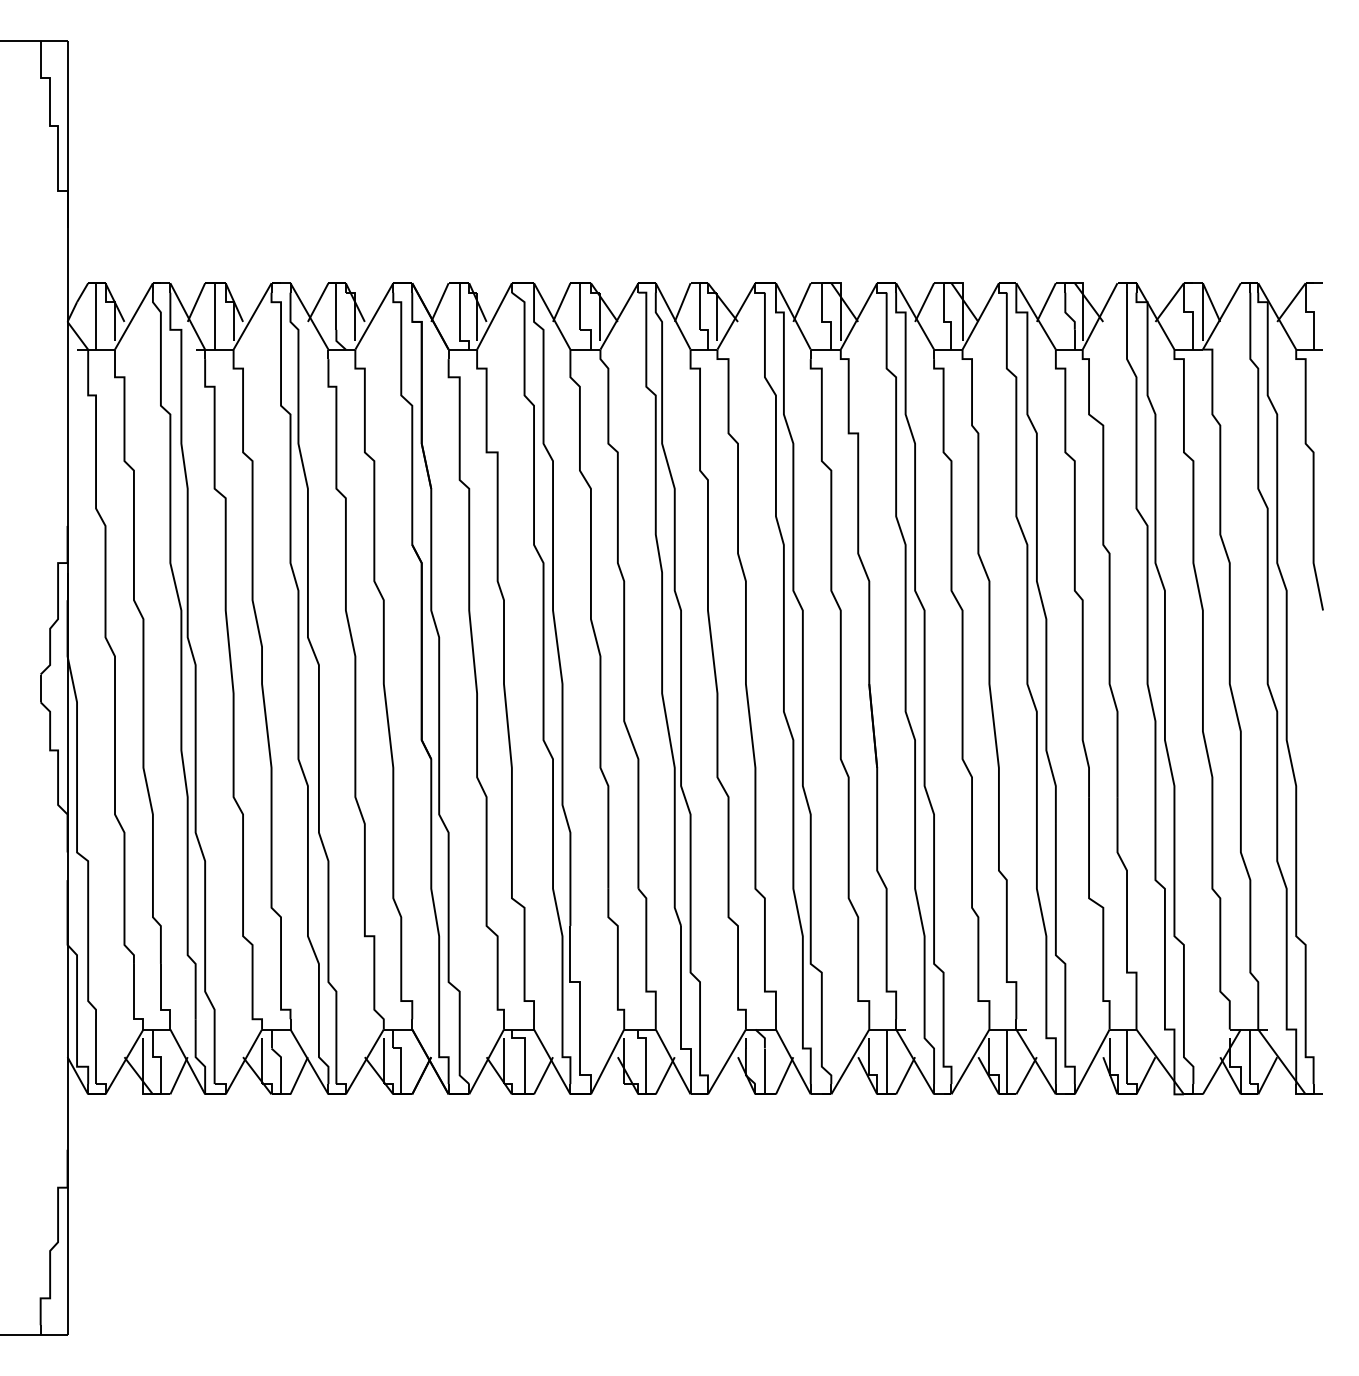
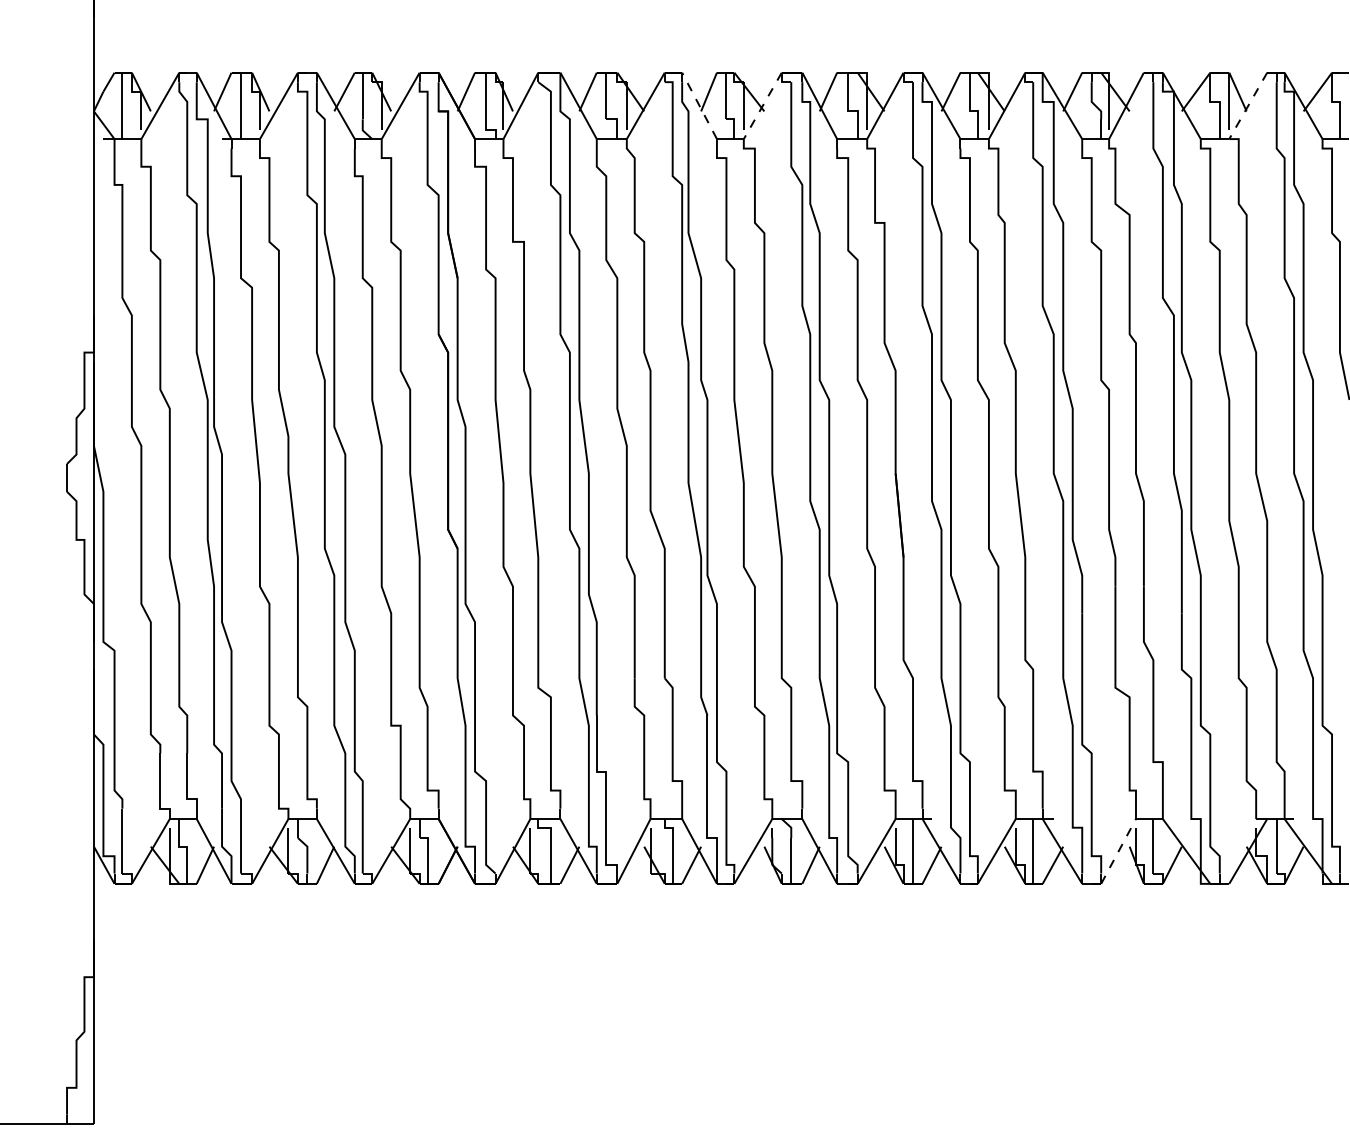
line: (672, 315) -> (698, 104), solid -> dashed
line: (736, 316) -> (762, 105), solid -> dashed
line: (1221, 316) -> (1247, 105), solid -> dashed
line: (1092, 1061) -> (1118, 850), solid -> dashed

